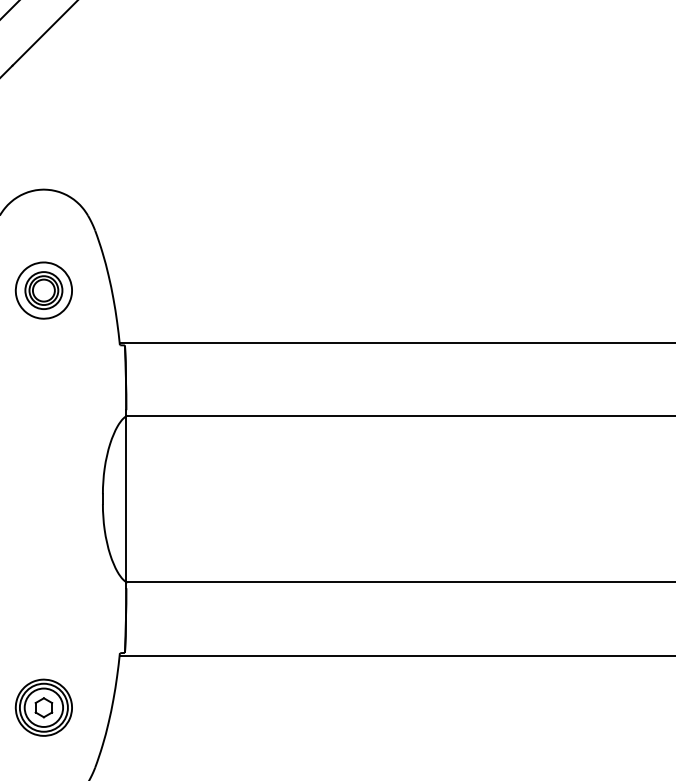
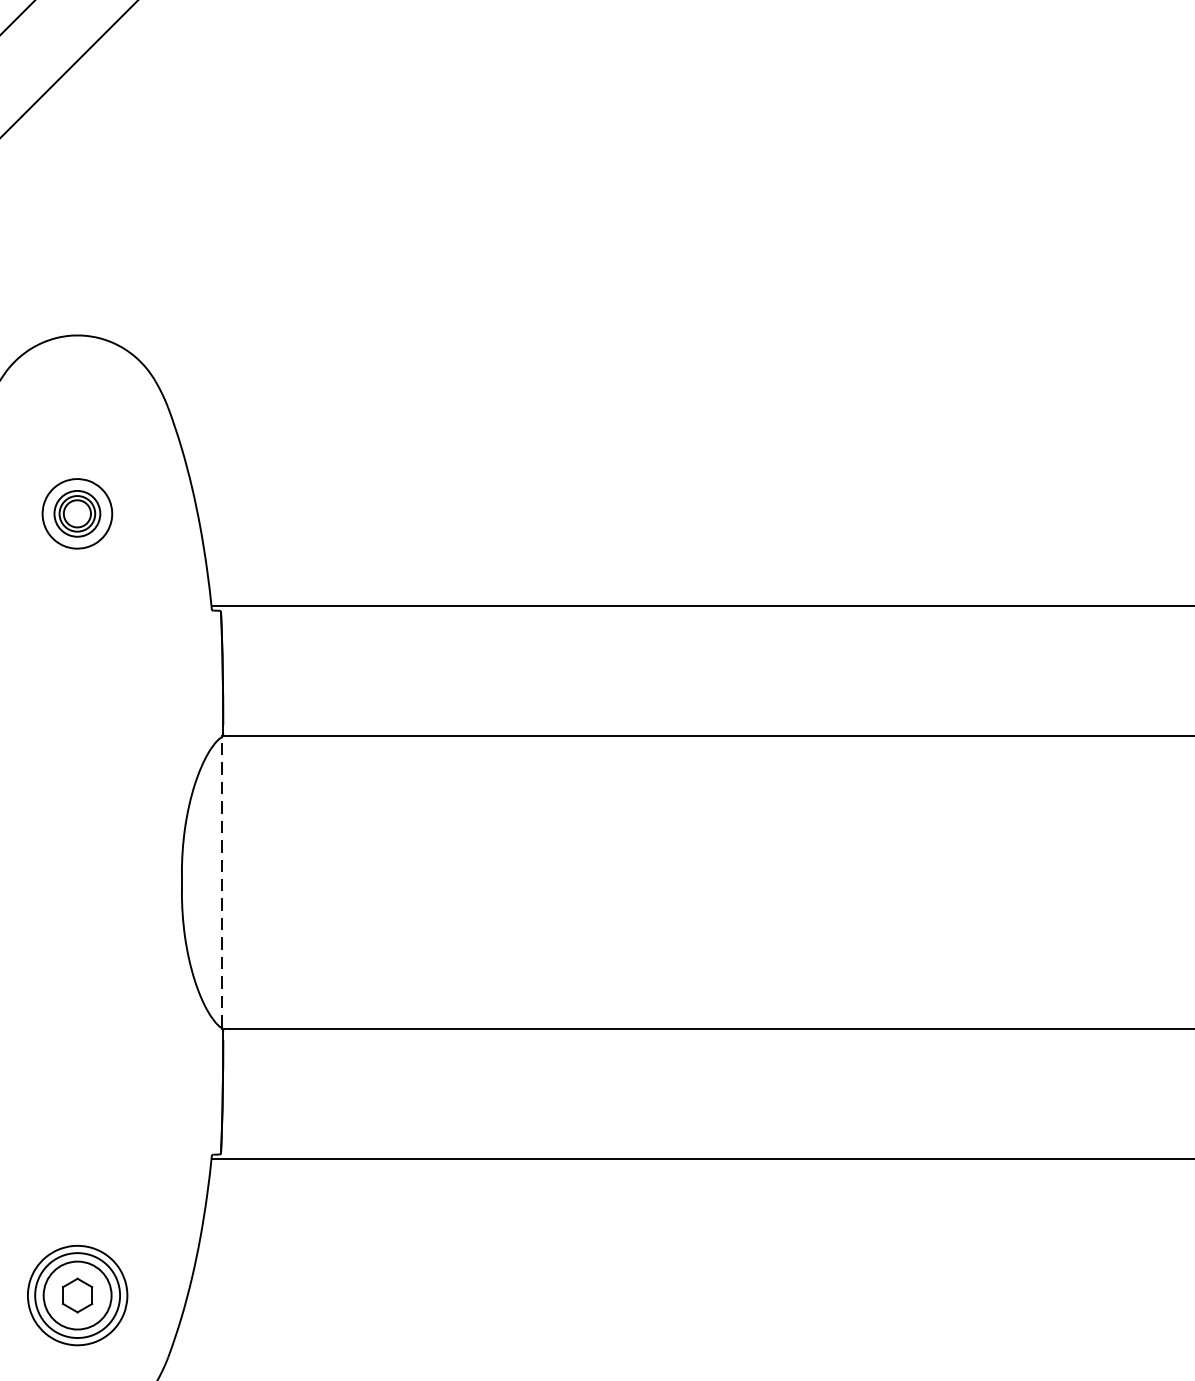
part: (43, 290) -> (76, 513), size x0.7
line: (125, 499) -> (221, 883), solid -> dashed
part: (43, 707) -> (76, 1295), moved

